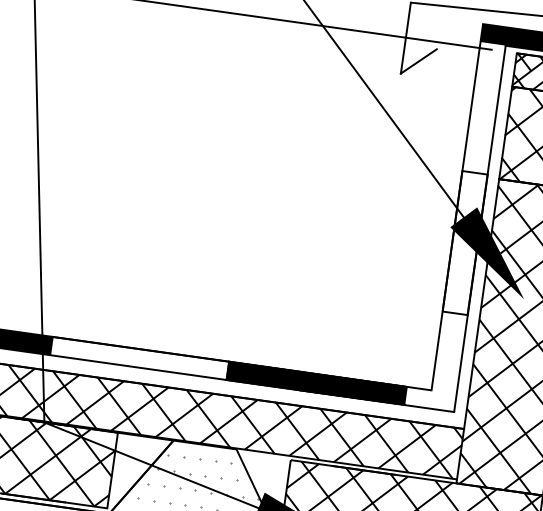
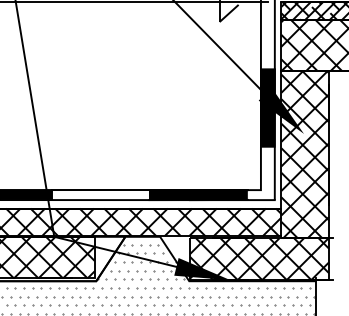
fill: (464, 241) -> (267, 107), added

